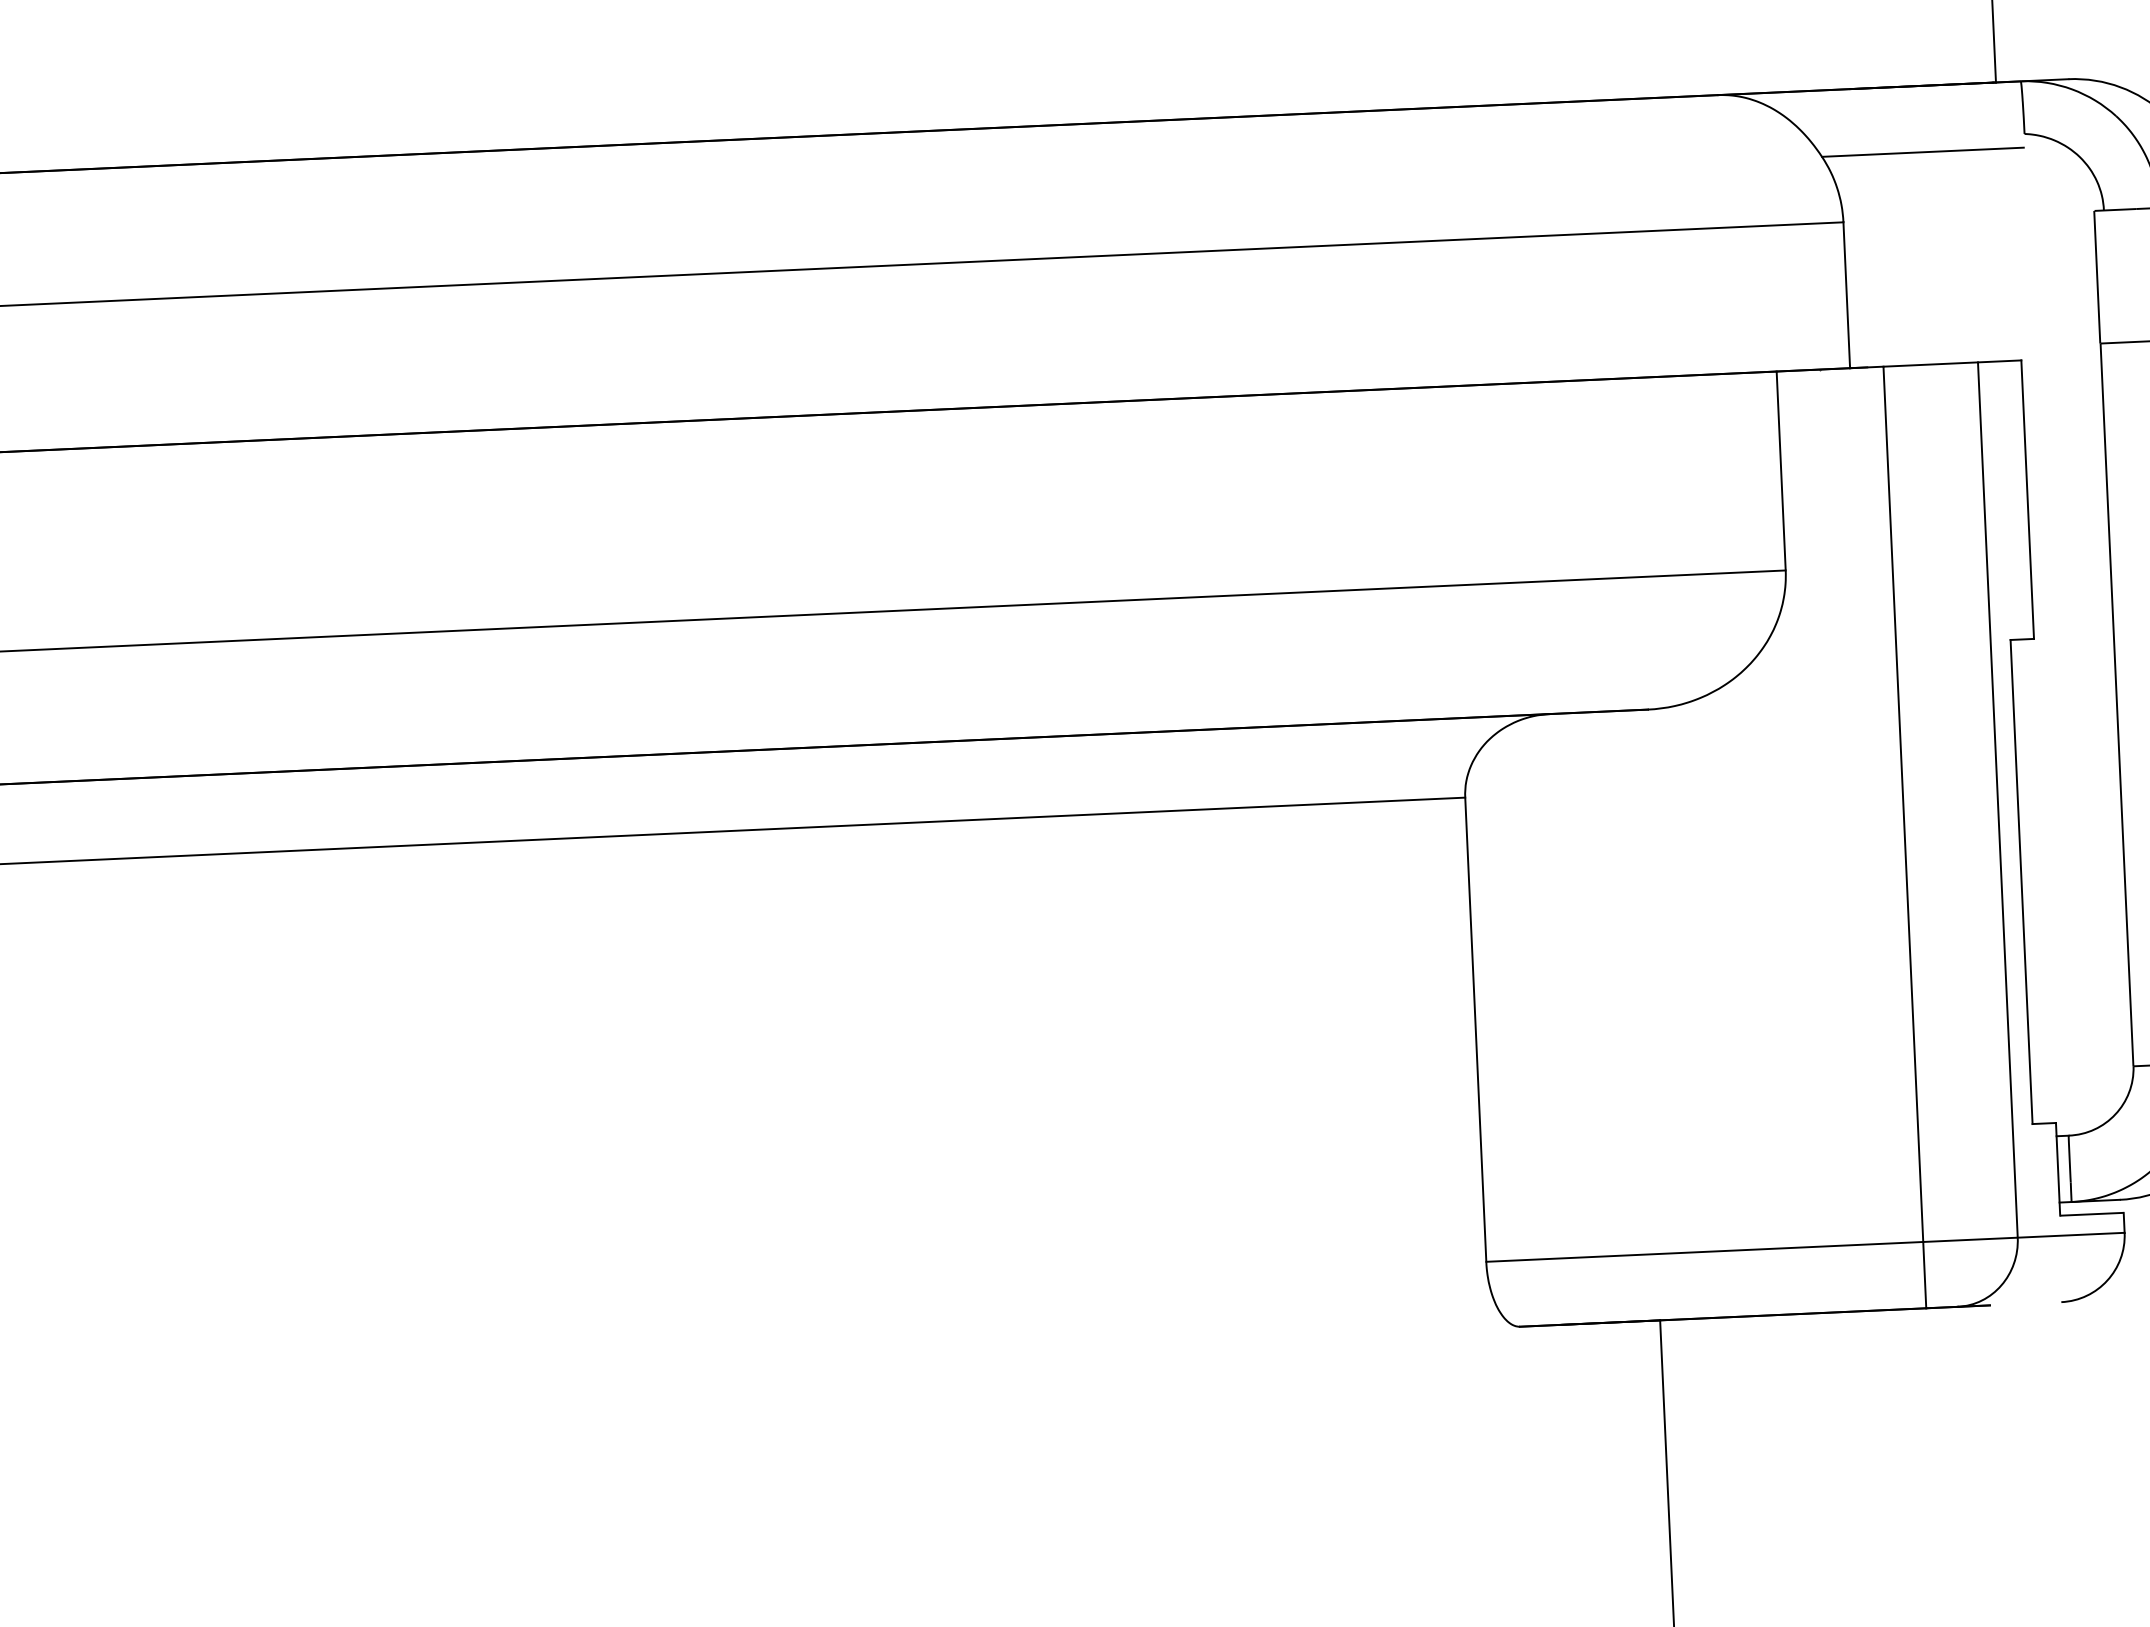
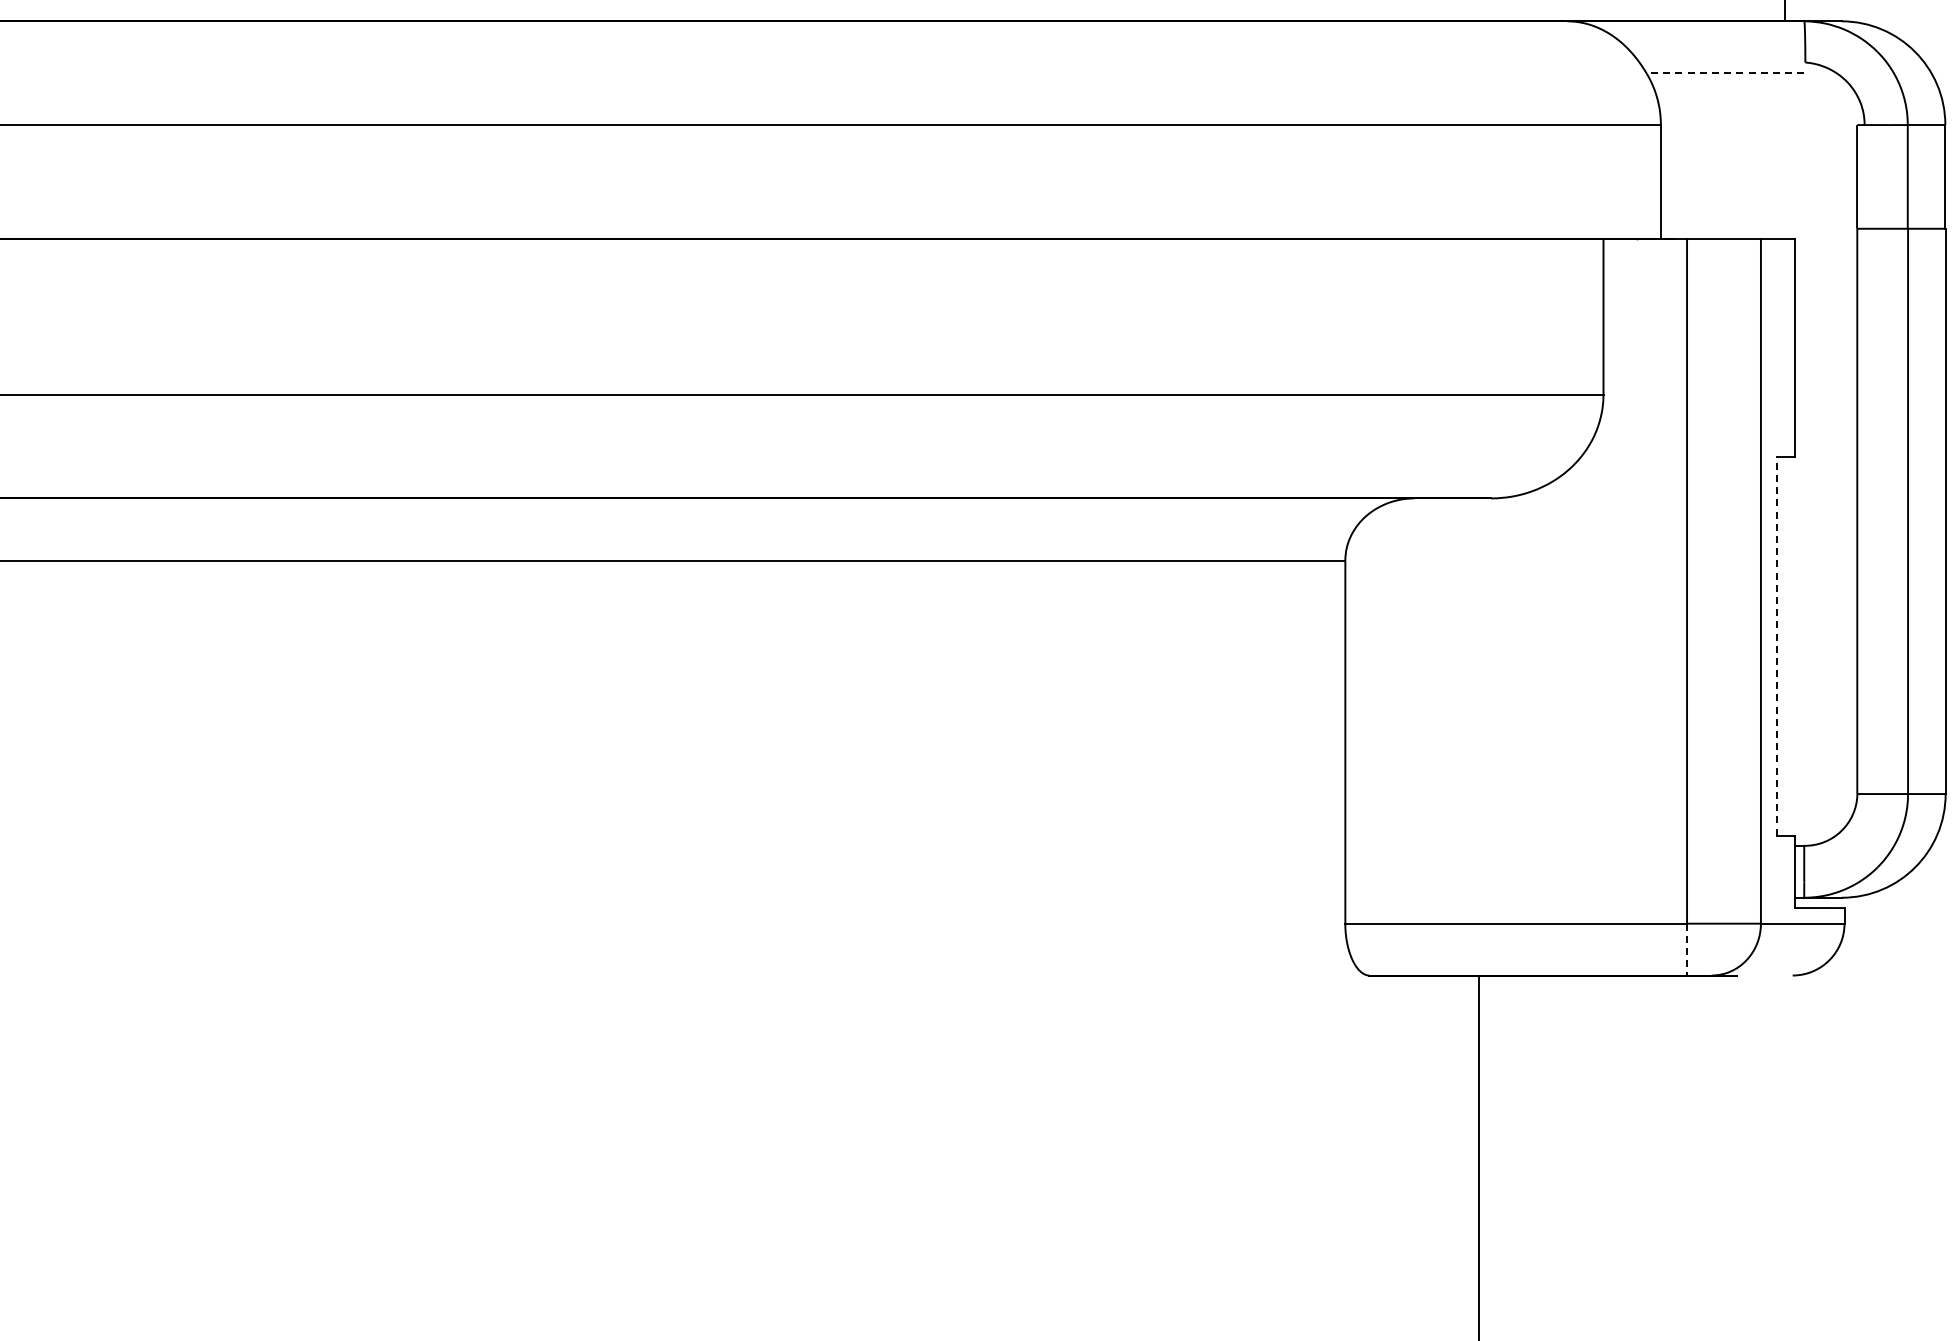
line: (1923, 152) -> (1725, 73), solid -> dashed
line: (2021, 881) -> (1776, 645), solid -> dashed
line: (1925, 1274) -> (1687, 949), solid -> dashed

